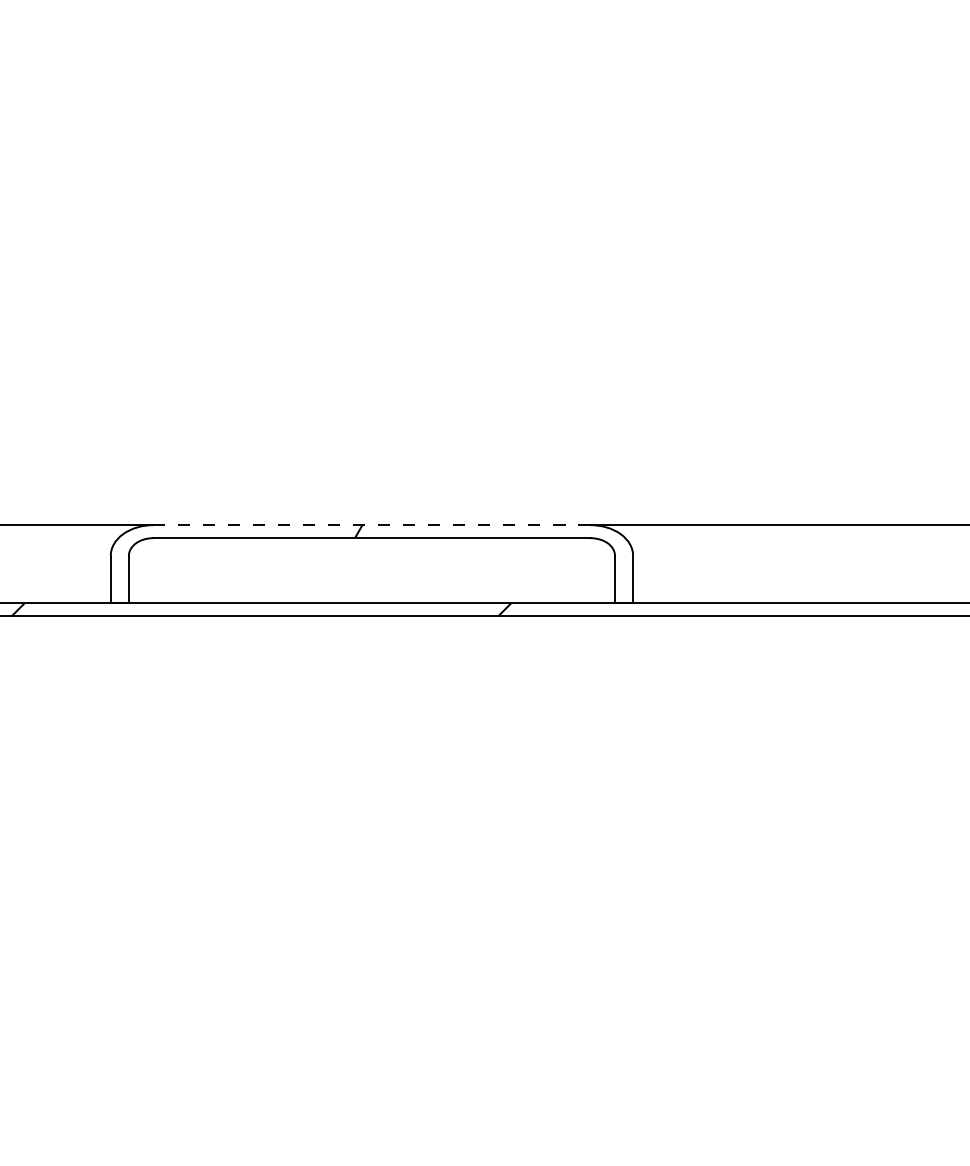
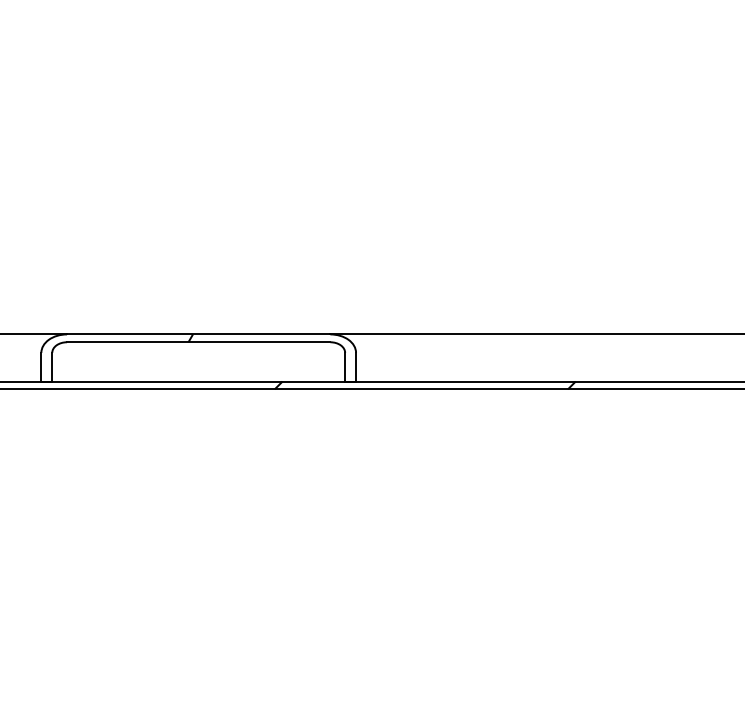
line: (371, 525) -> (198, 334), dashed -> solid

